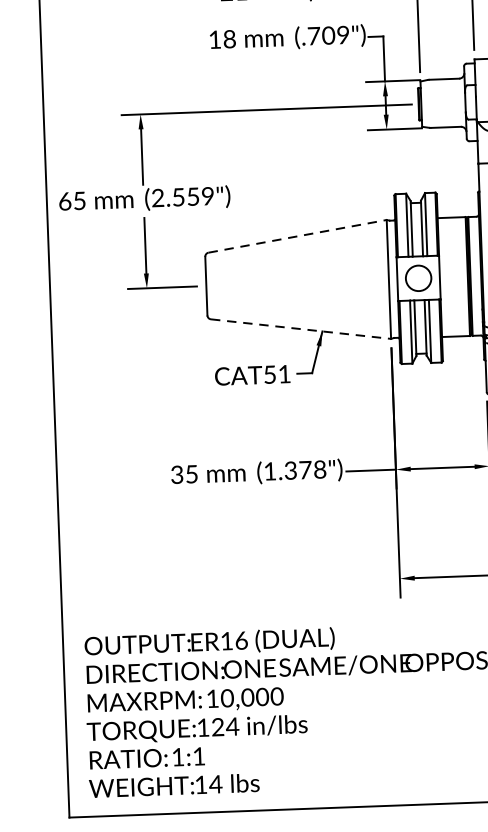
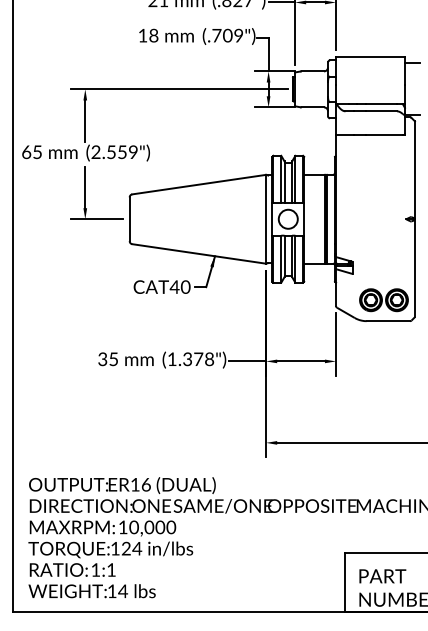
line: (298, 236) -> (199, 184), dashed -> solid
line: (301, 328) -> (199, 253), dashed -> solid
text: (276, 373) -> (179, 286), CAT51 -> CAT40

